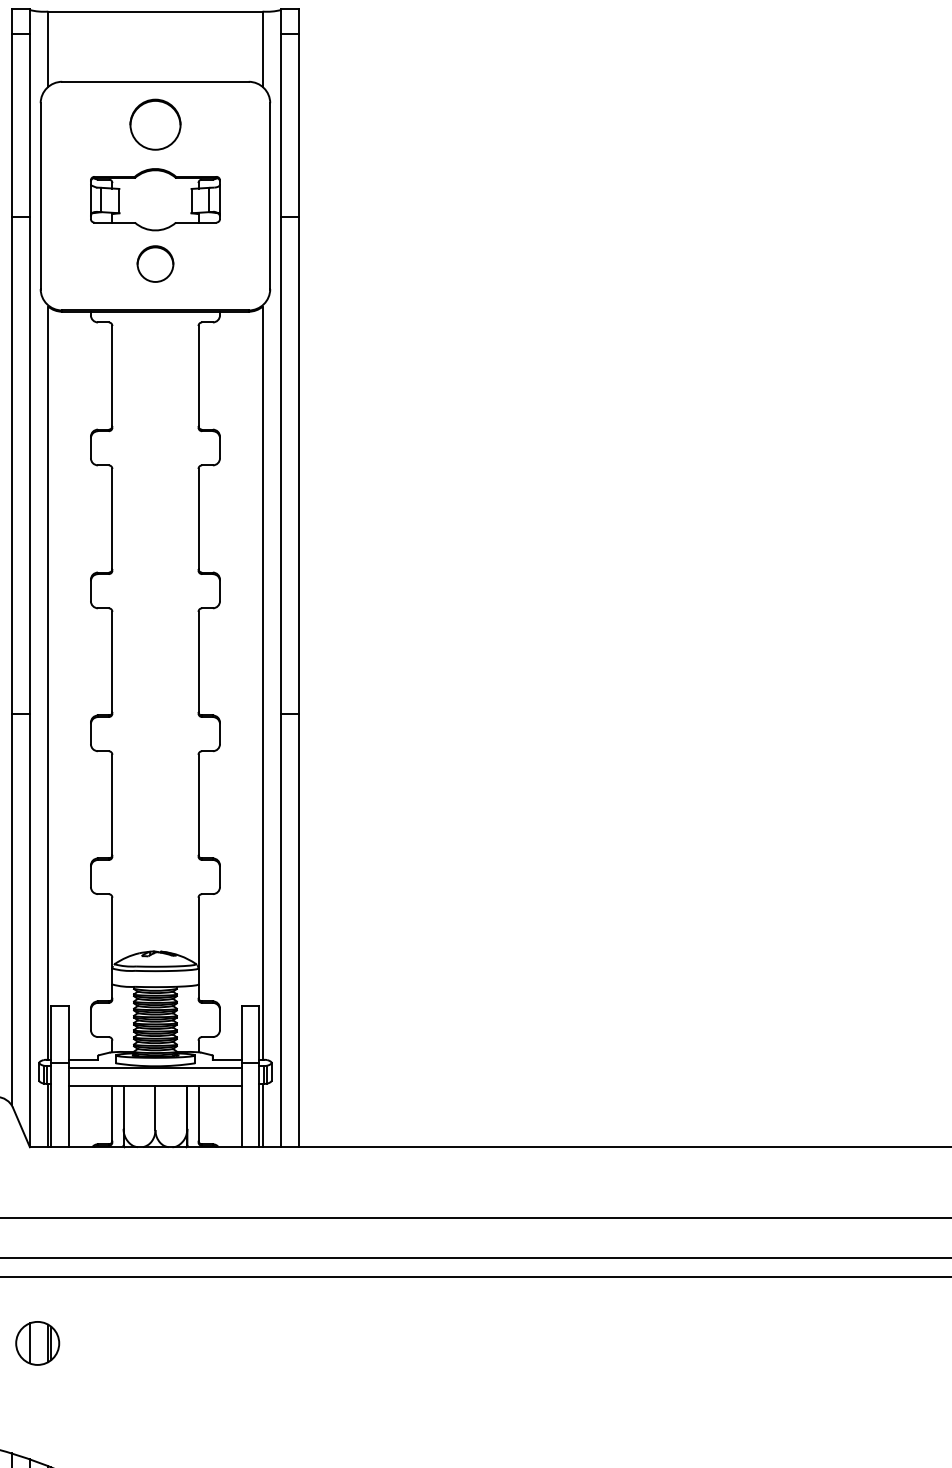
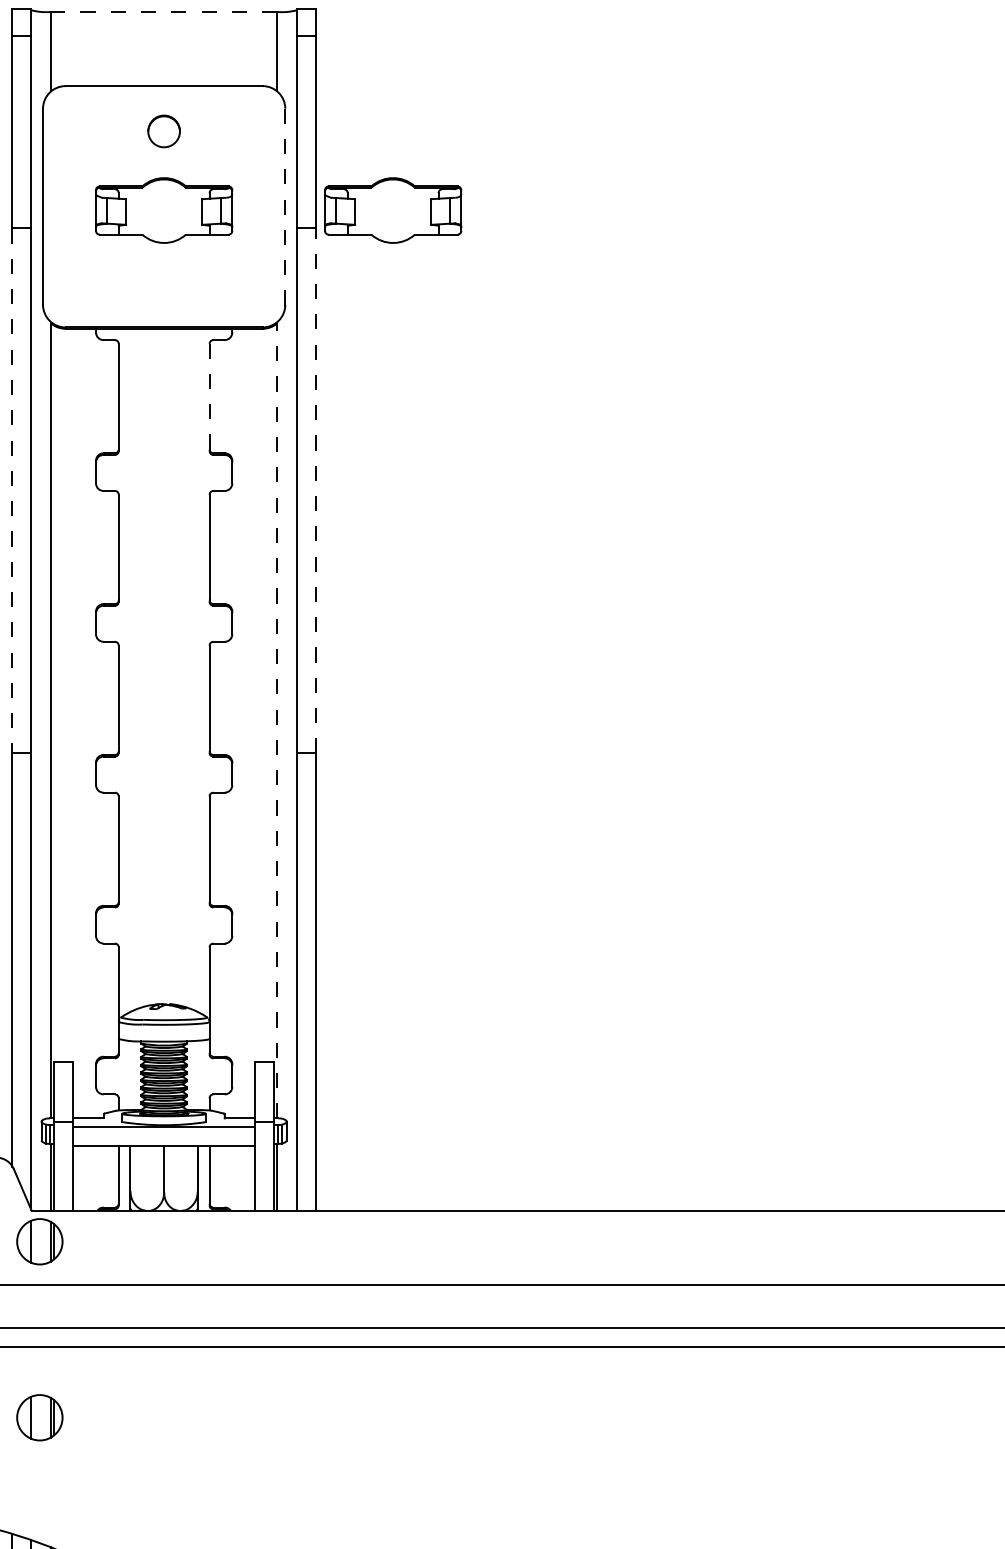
line: (154, 11) -> (163, 11), solid -> dashed
part: (154, 124) -> (163, 131), size x0.6
line: (270, 196) -> (285, 207), solid -> dashed
part: (372, 199) -> (393, 210), added
part: (154, 264) -> (163, 278), removed
line: (198, 375) -> (209, 396), solid -> dashed
line: (298, 464) -> (315, 490), solid -> dashed
line: (11, 465) -> (12, 491), solid -> dashed
line: (262, 682) -> (277, 720), solid -> dashed
part: (37, 1176) -> (39, 1241), added

